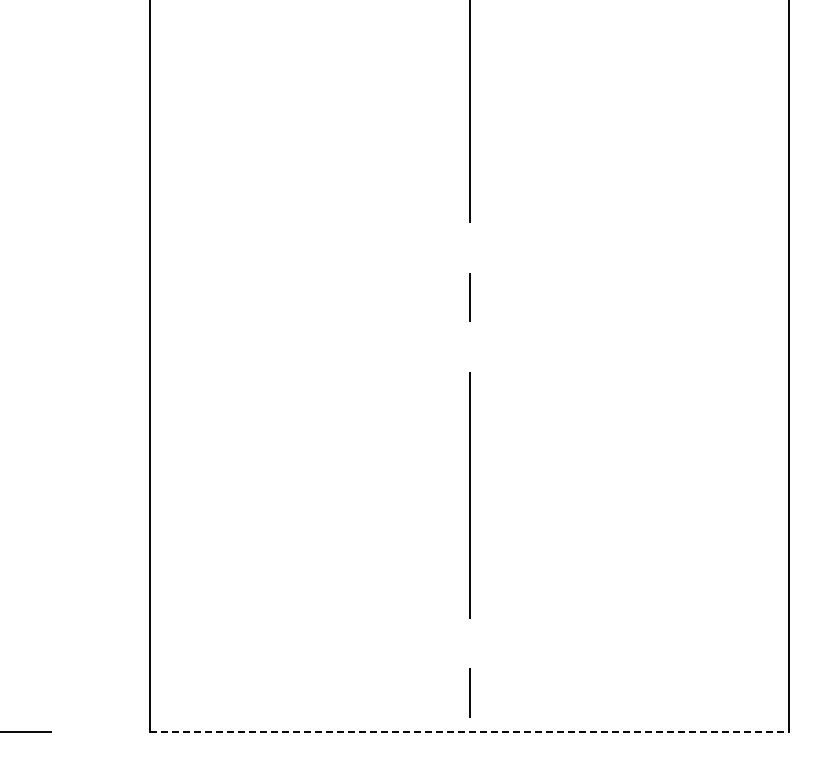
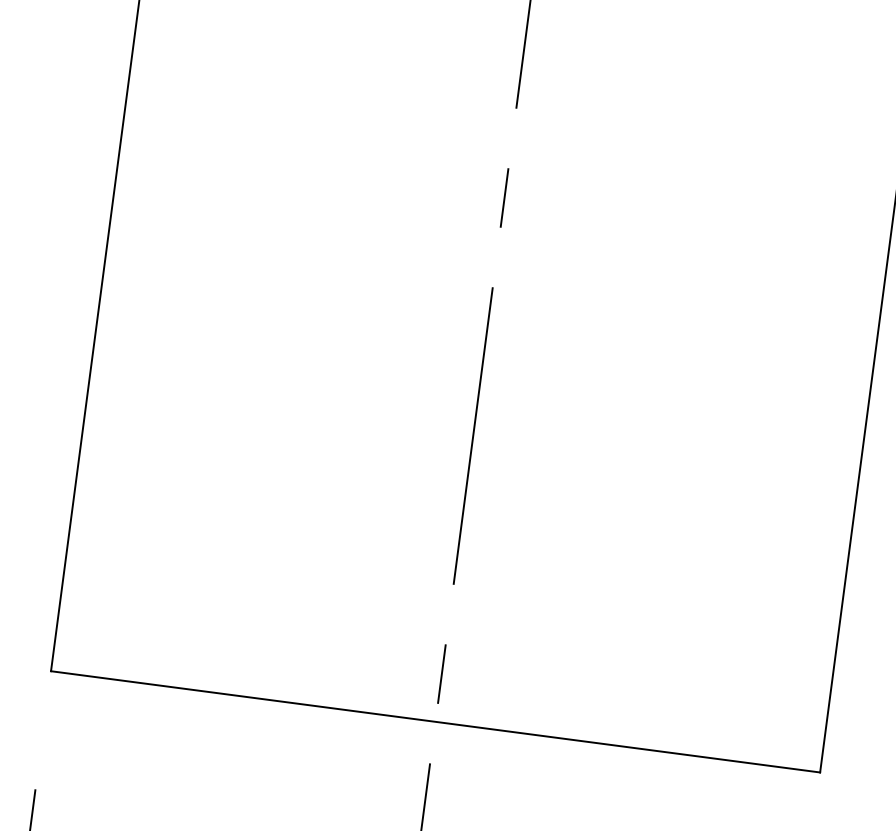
line: (470, 732) -> (436, 722), dashed -> solid

